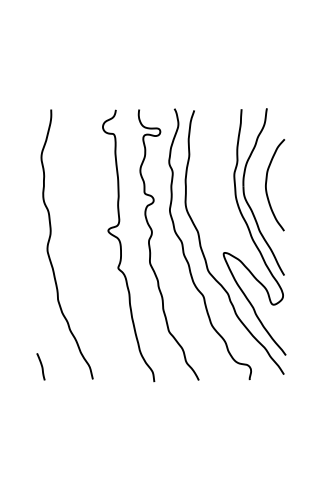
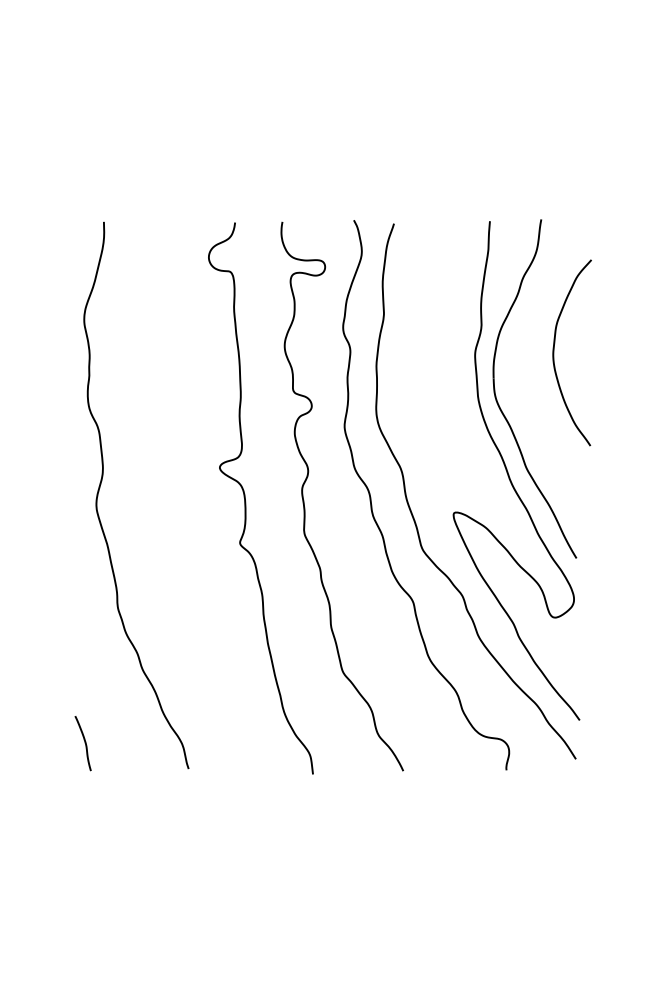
curve: (267, 181) -> (556, 345), moved

